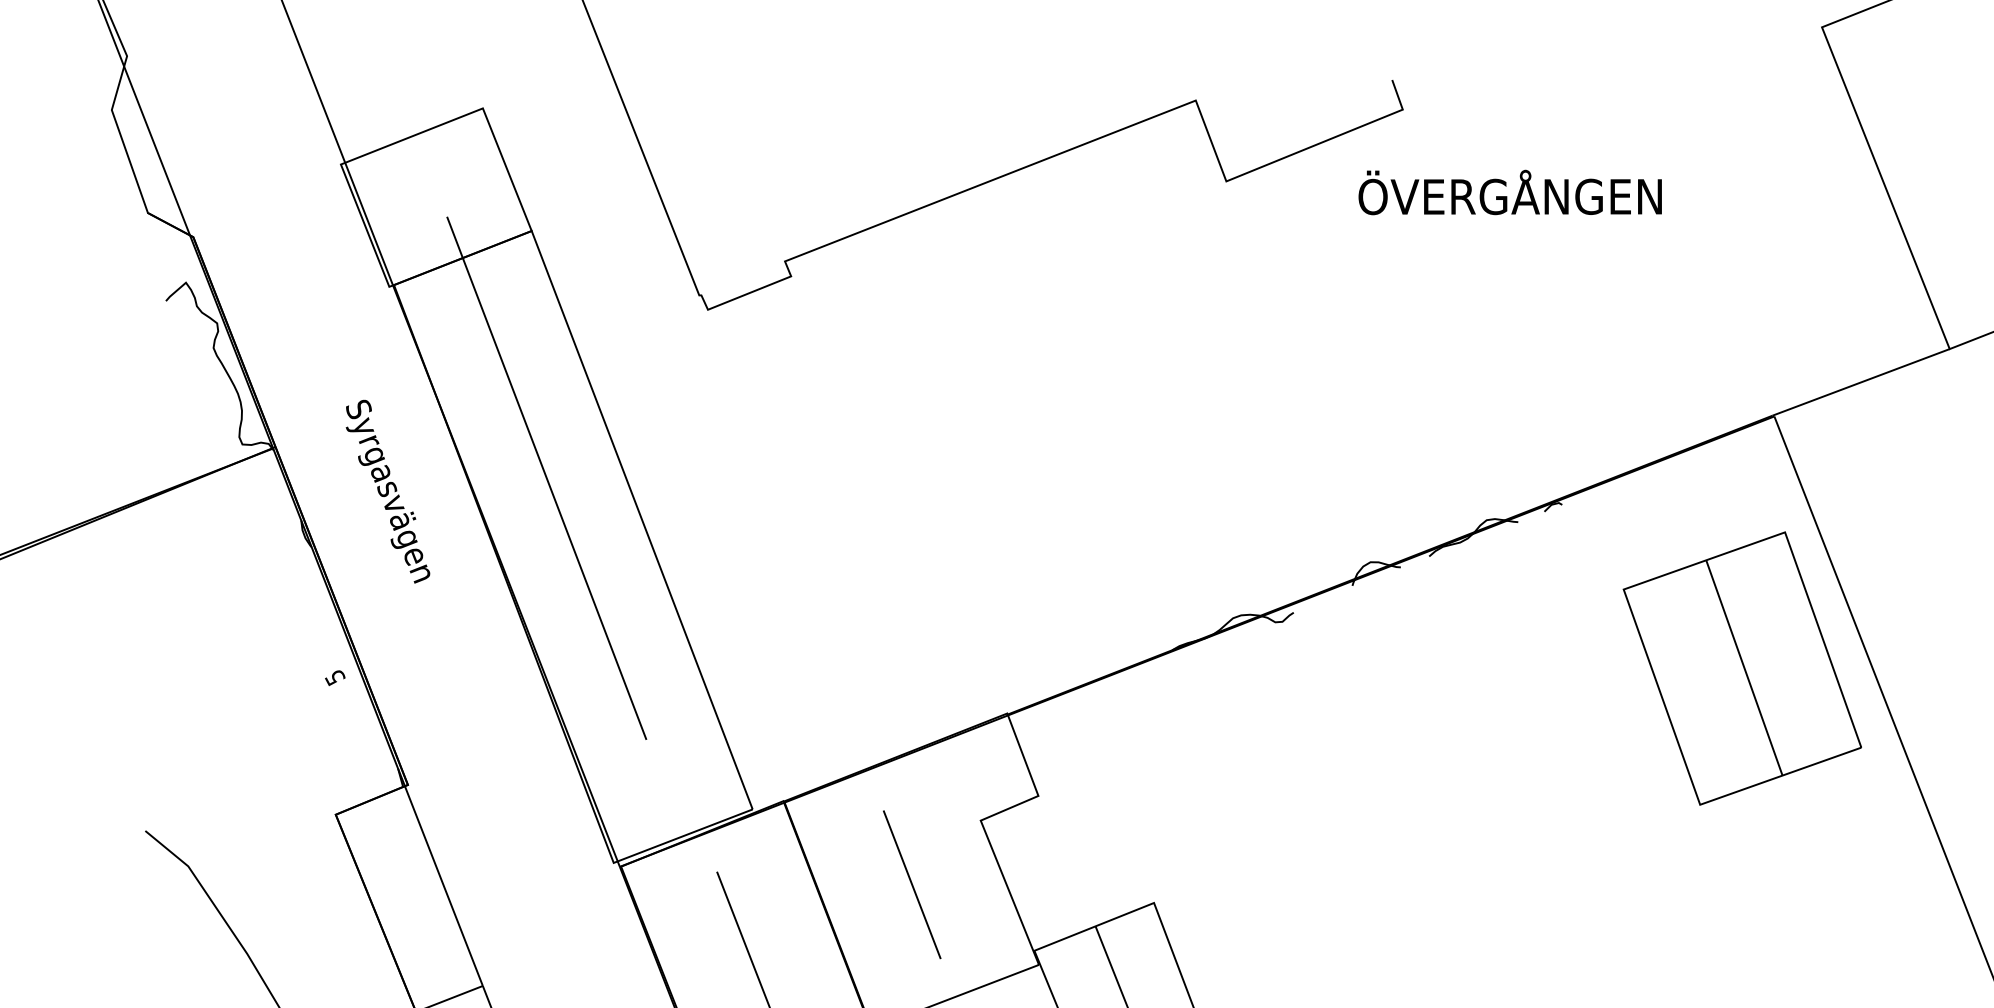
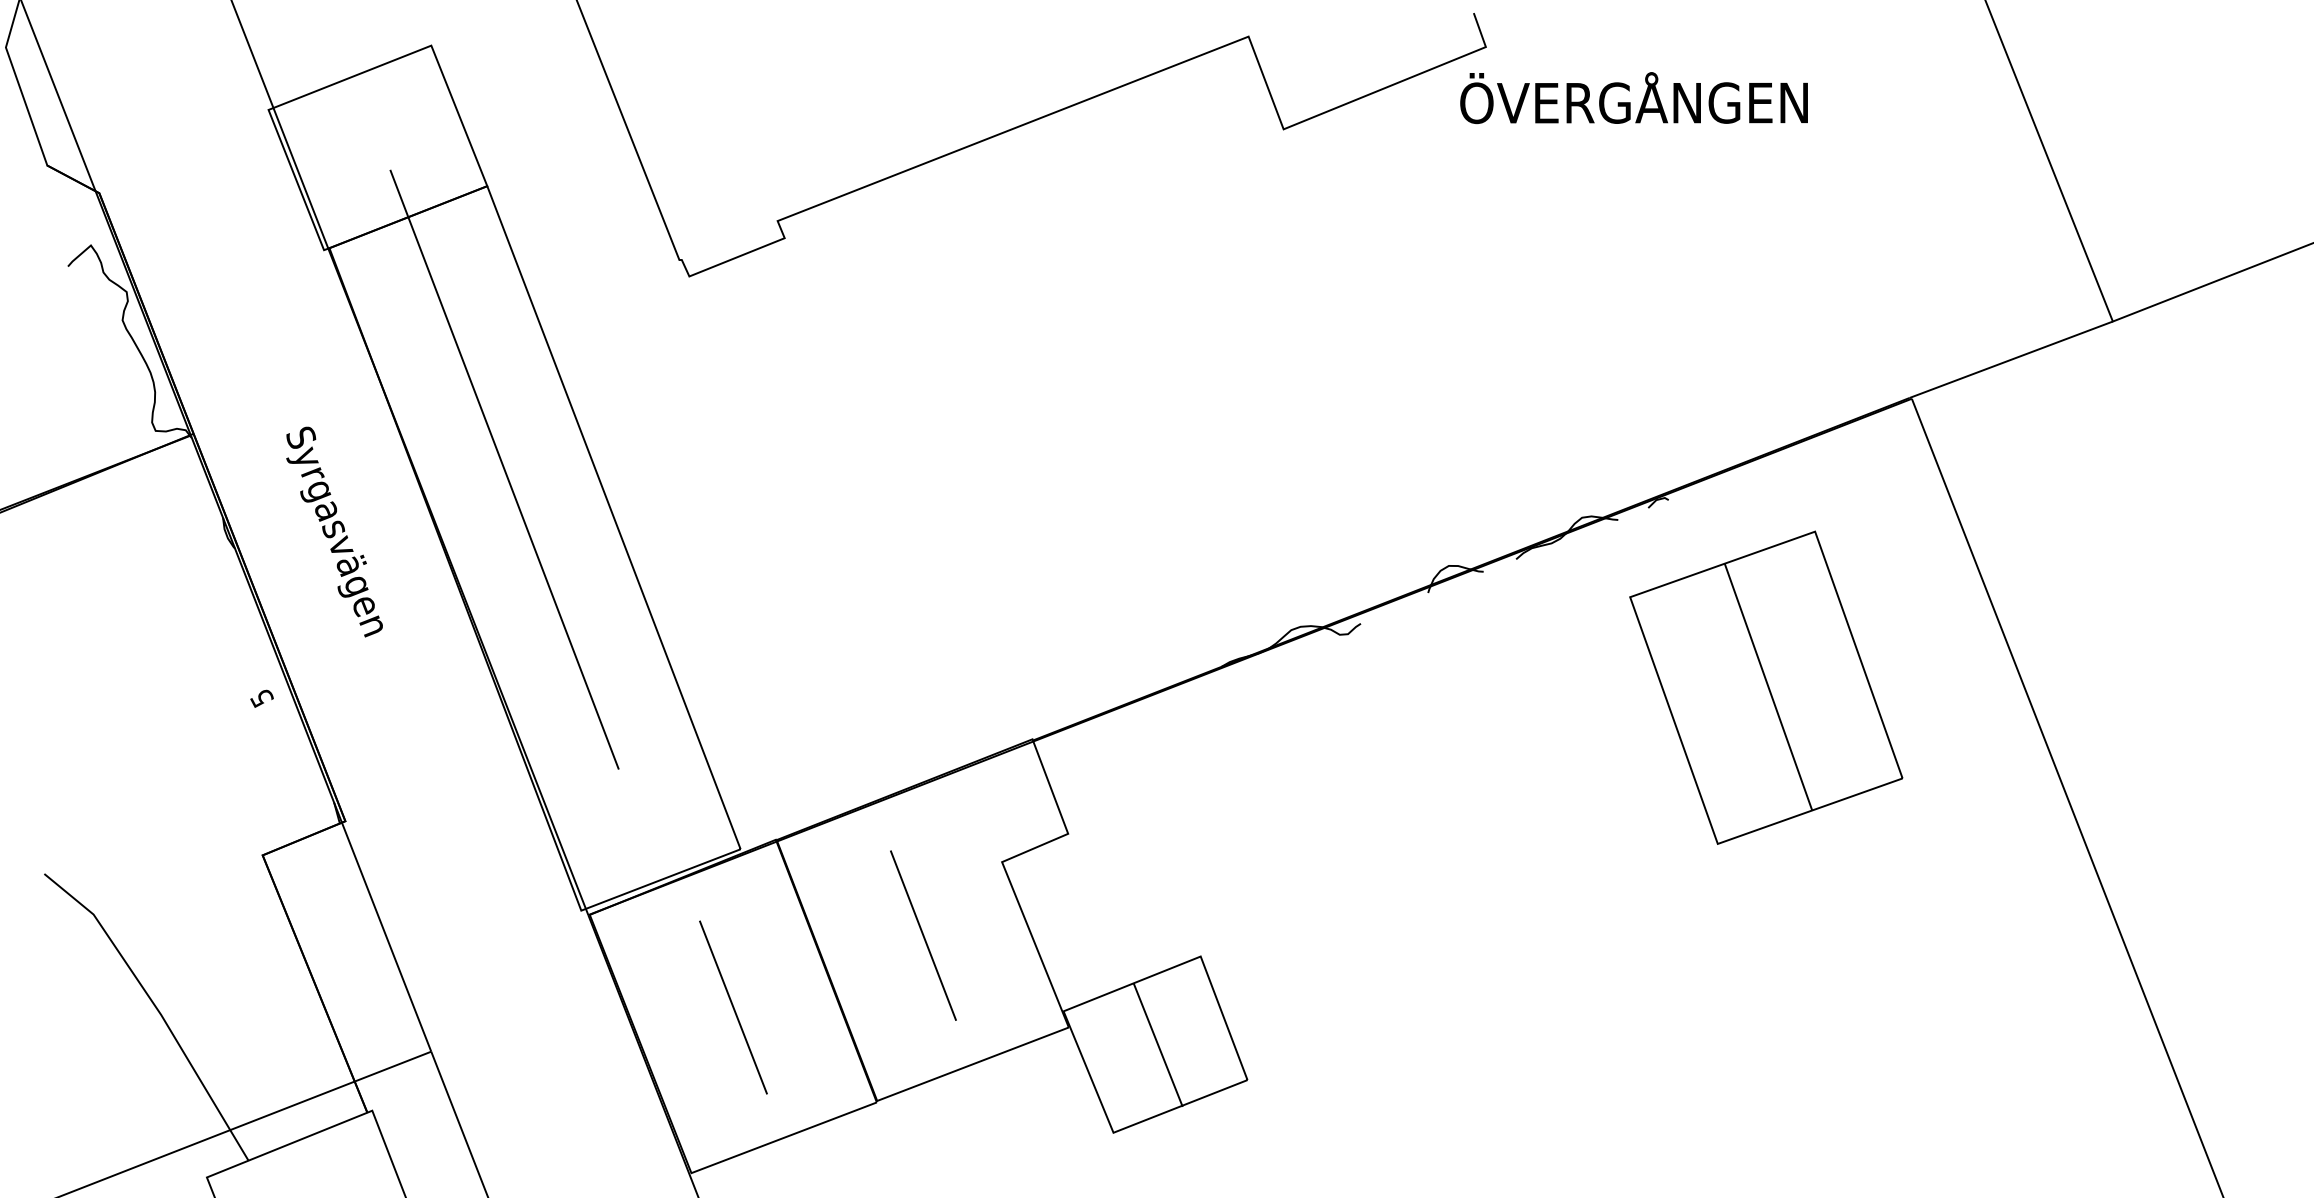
text: (1509, 192) -> (1633, 98), moved
text: (387, 491) -> (334, 531), moved
part: (1742, 668) -> (1766, 687), moved

